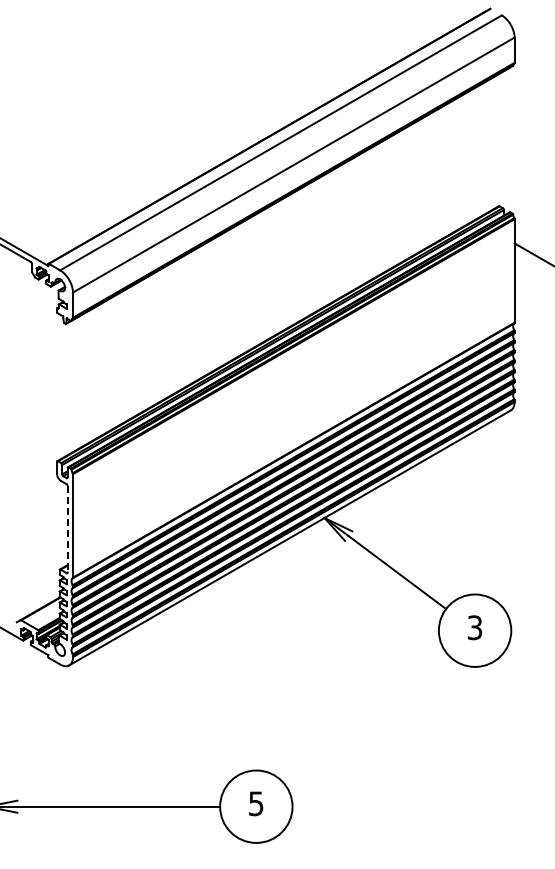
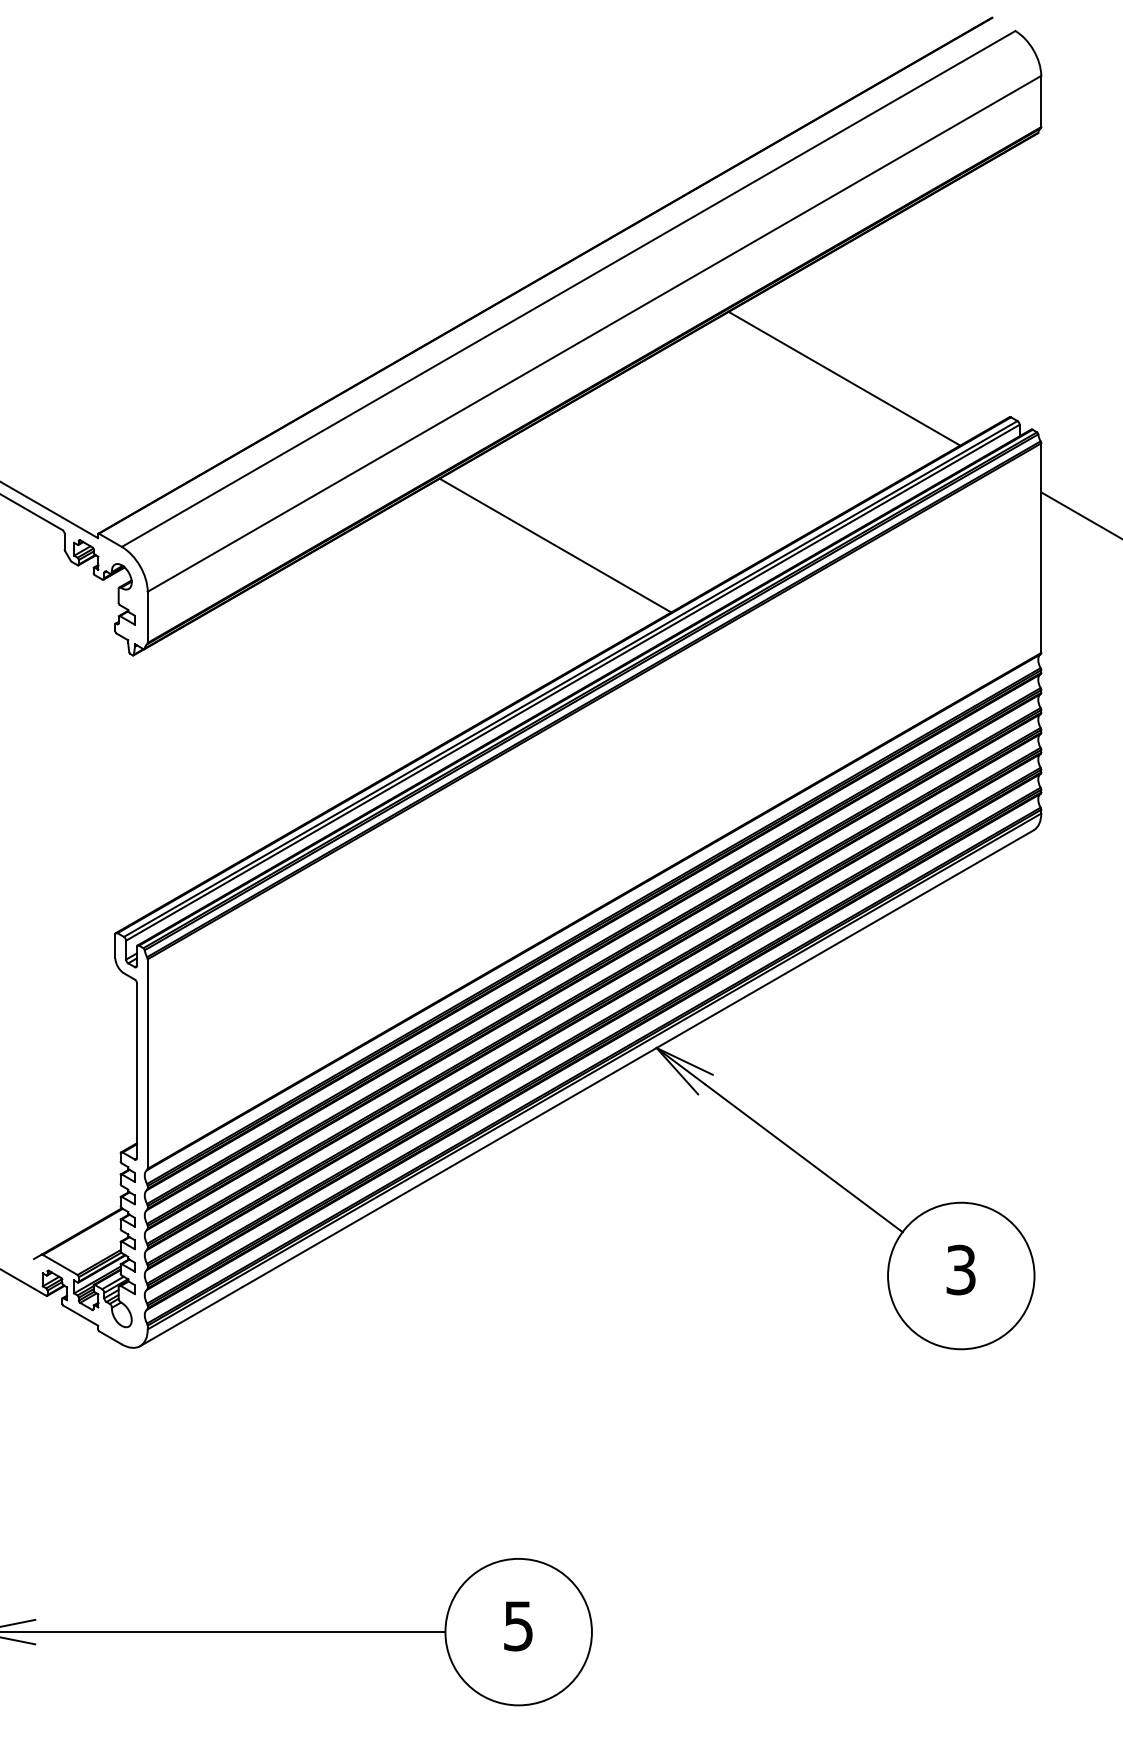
line: (417, 187) -> (844, 379), added
line: (274, 269) -> (555, 545), added
line: (67, 529) -> (136, 1071), dashed -> solid

